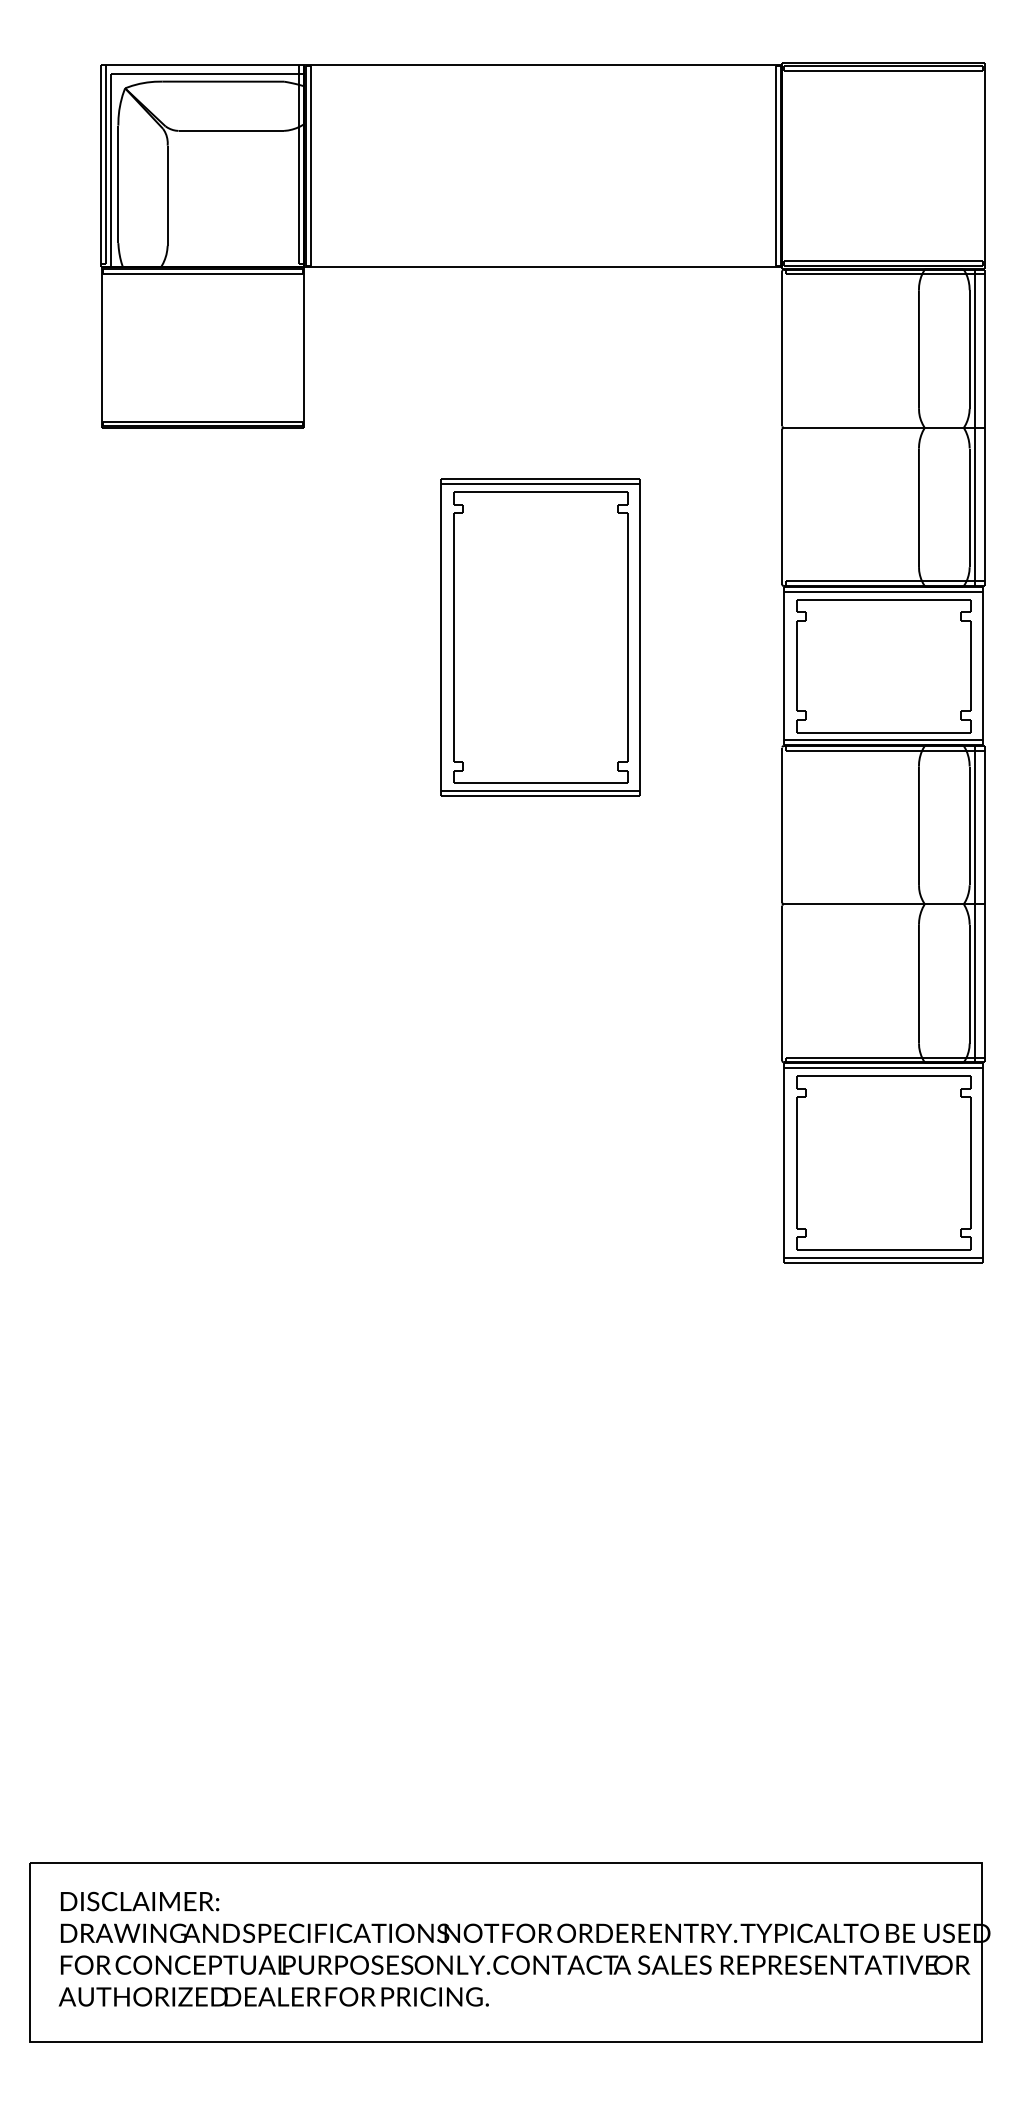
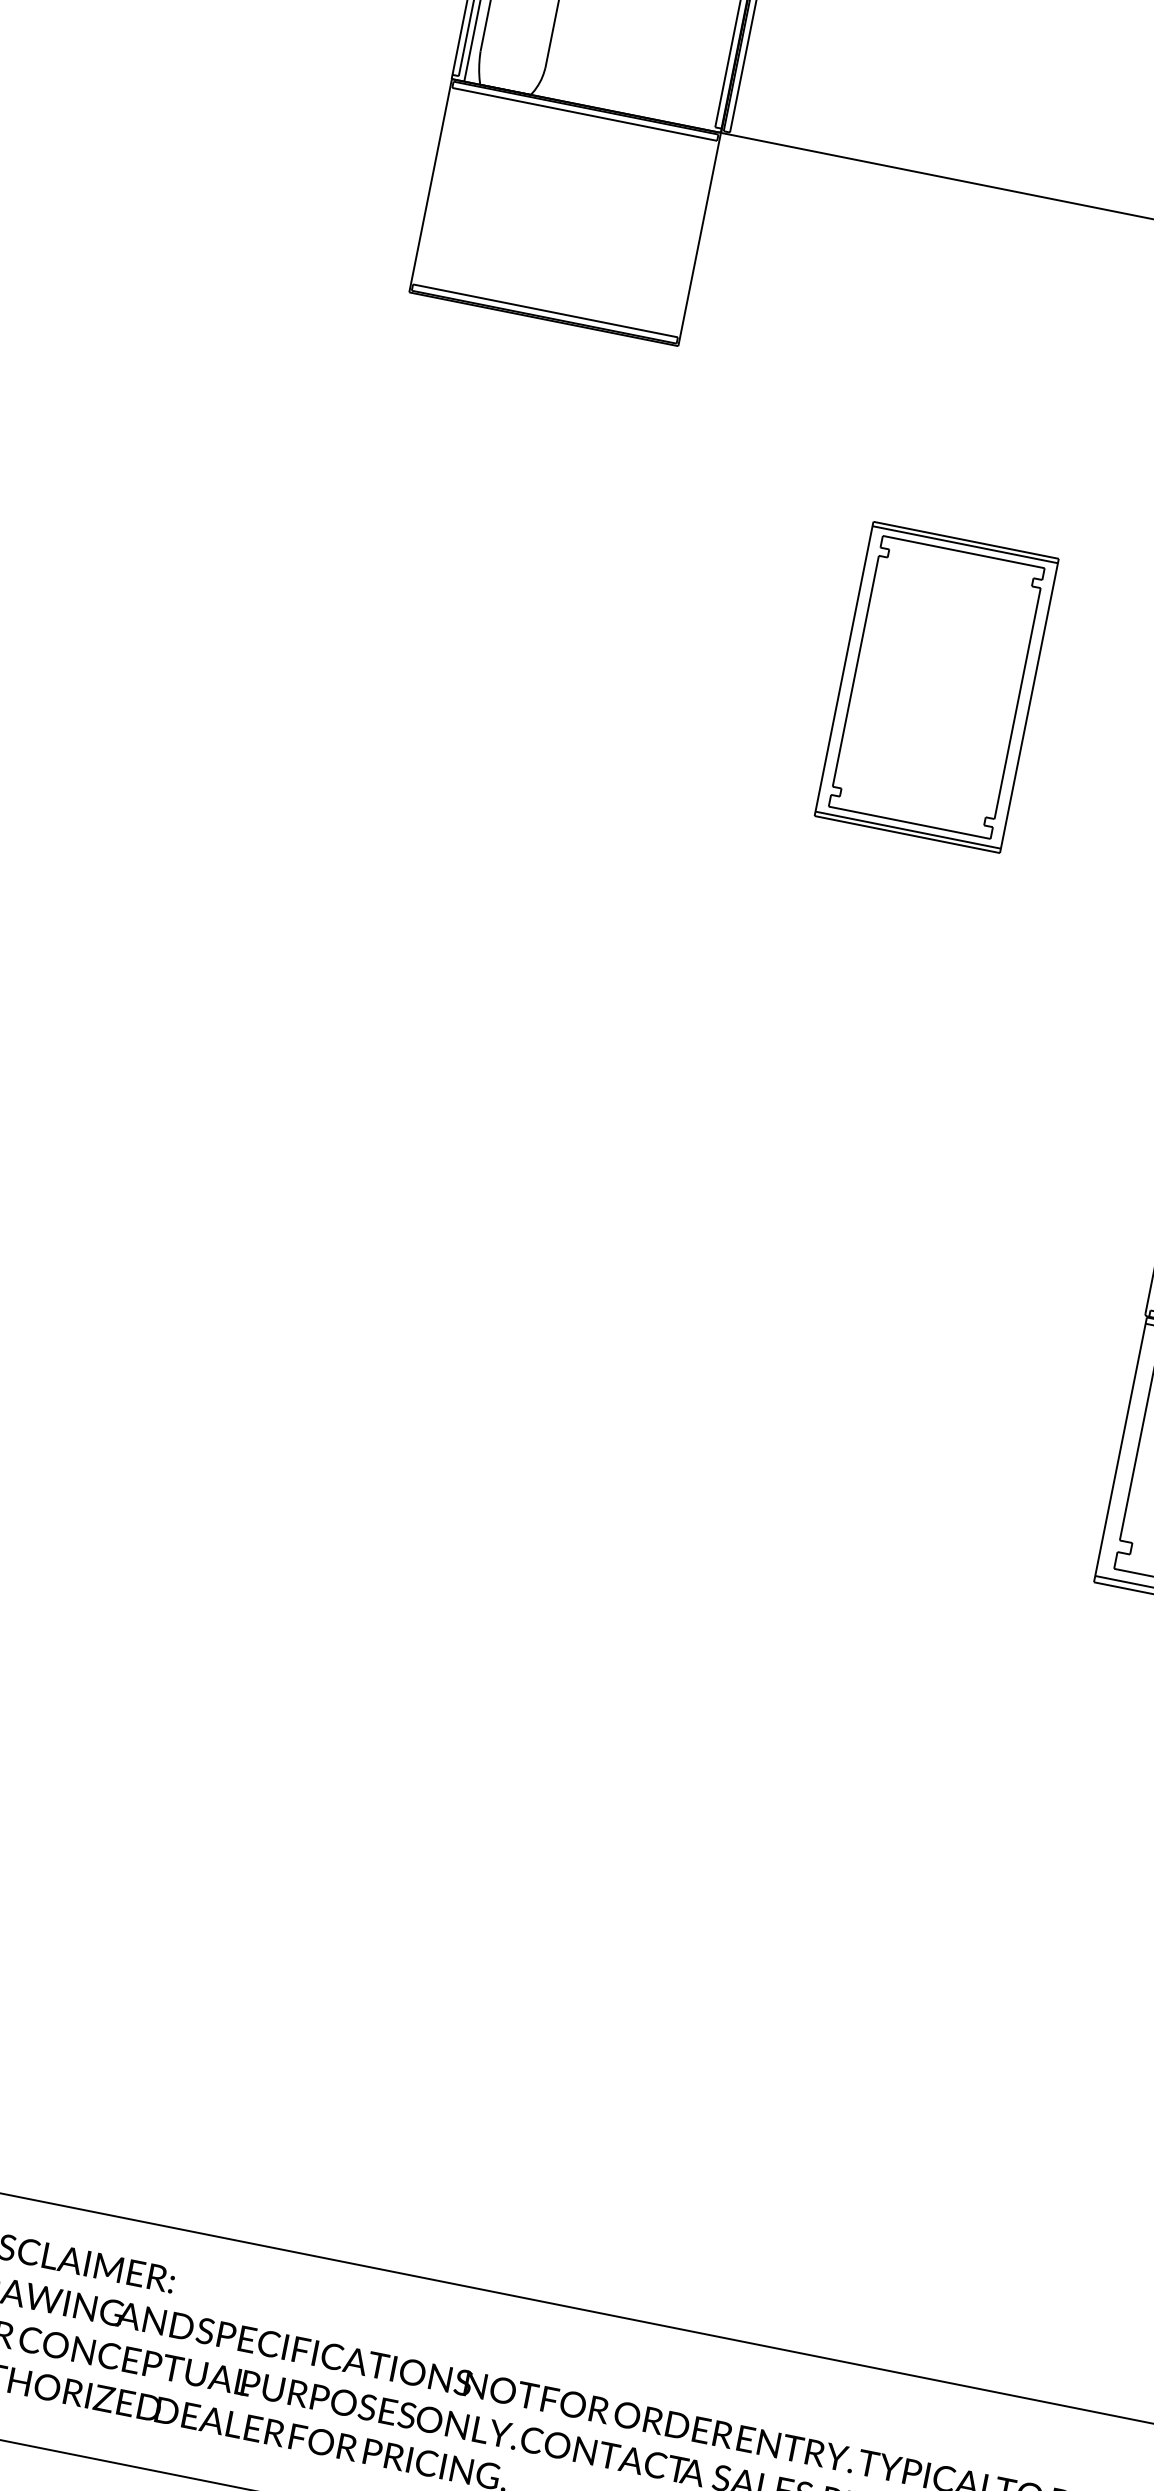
part: (540, 637) -> (936, 687), size x0.7

